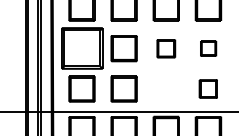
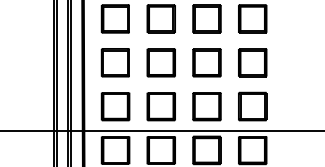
part: (80, 48) -> (114, 62), size x0.62
part: (165, 48) -> (206, 62), size x1.43
part: (208, 48) -> (252, 62), size x1.67
part: (165, 88) -> (206, 106), added
part: (208, 88) -> (252, 106), size x1.43

